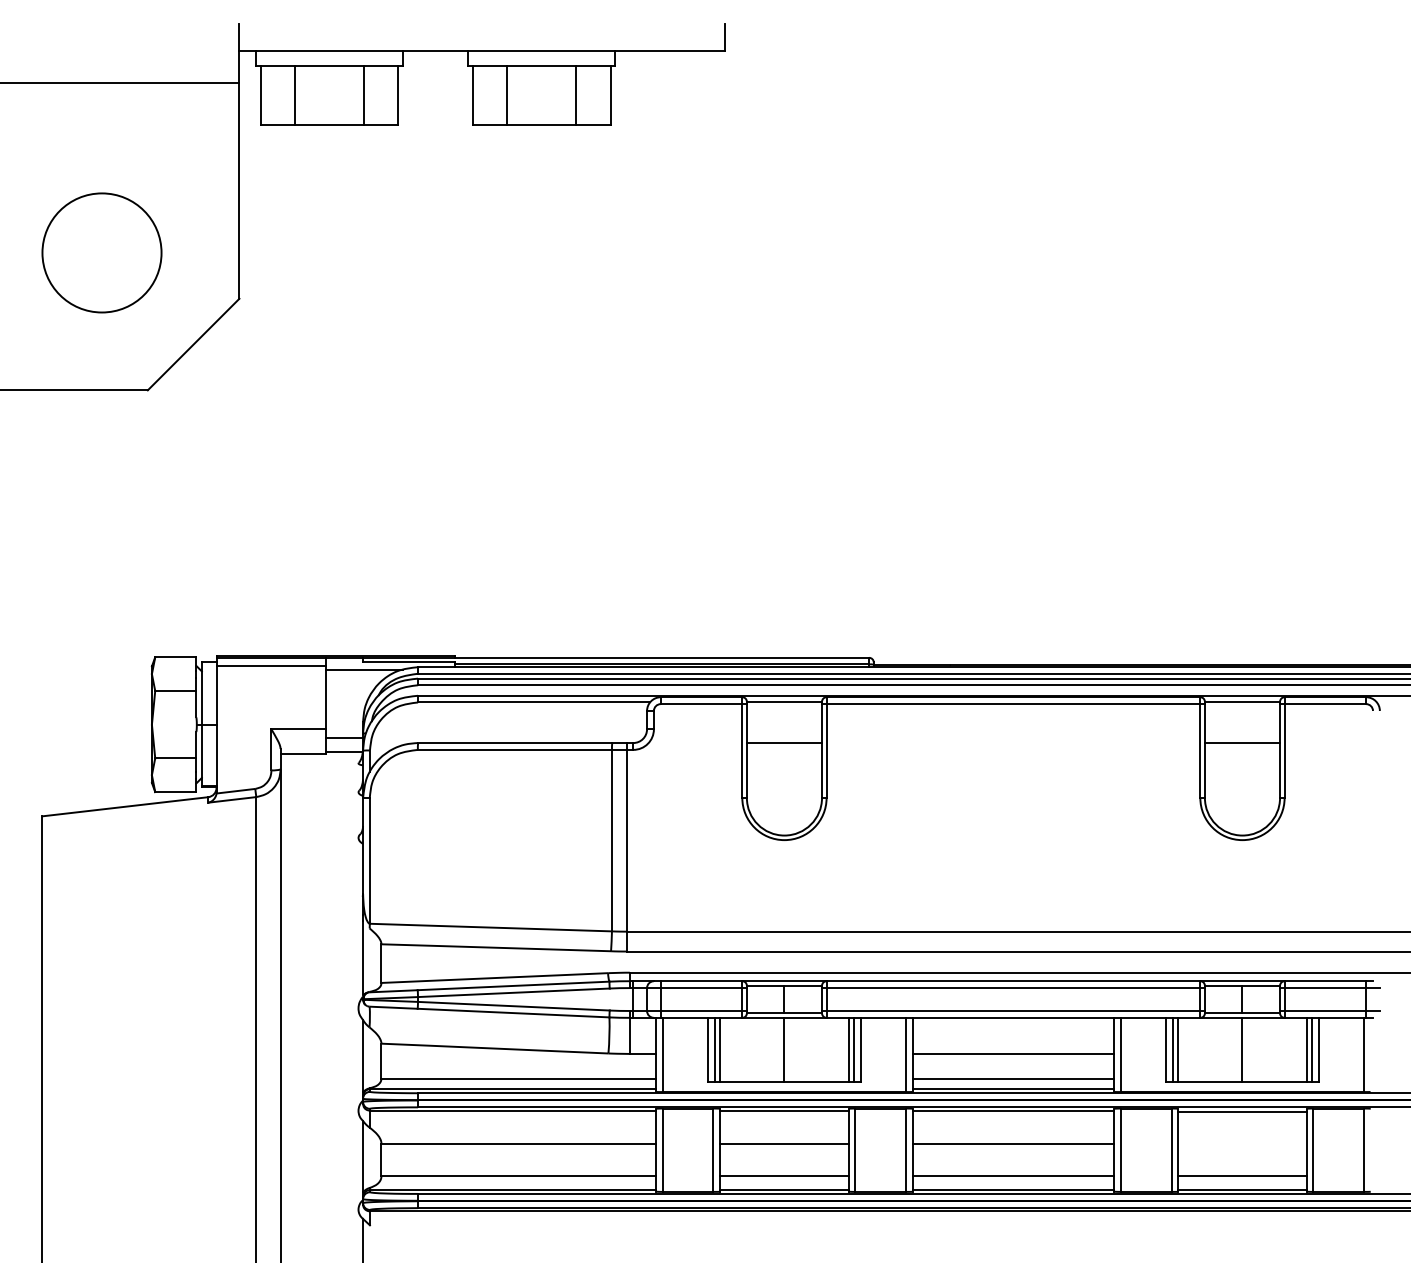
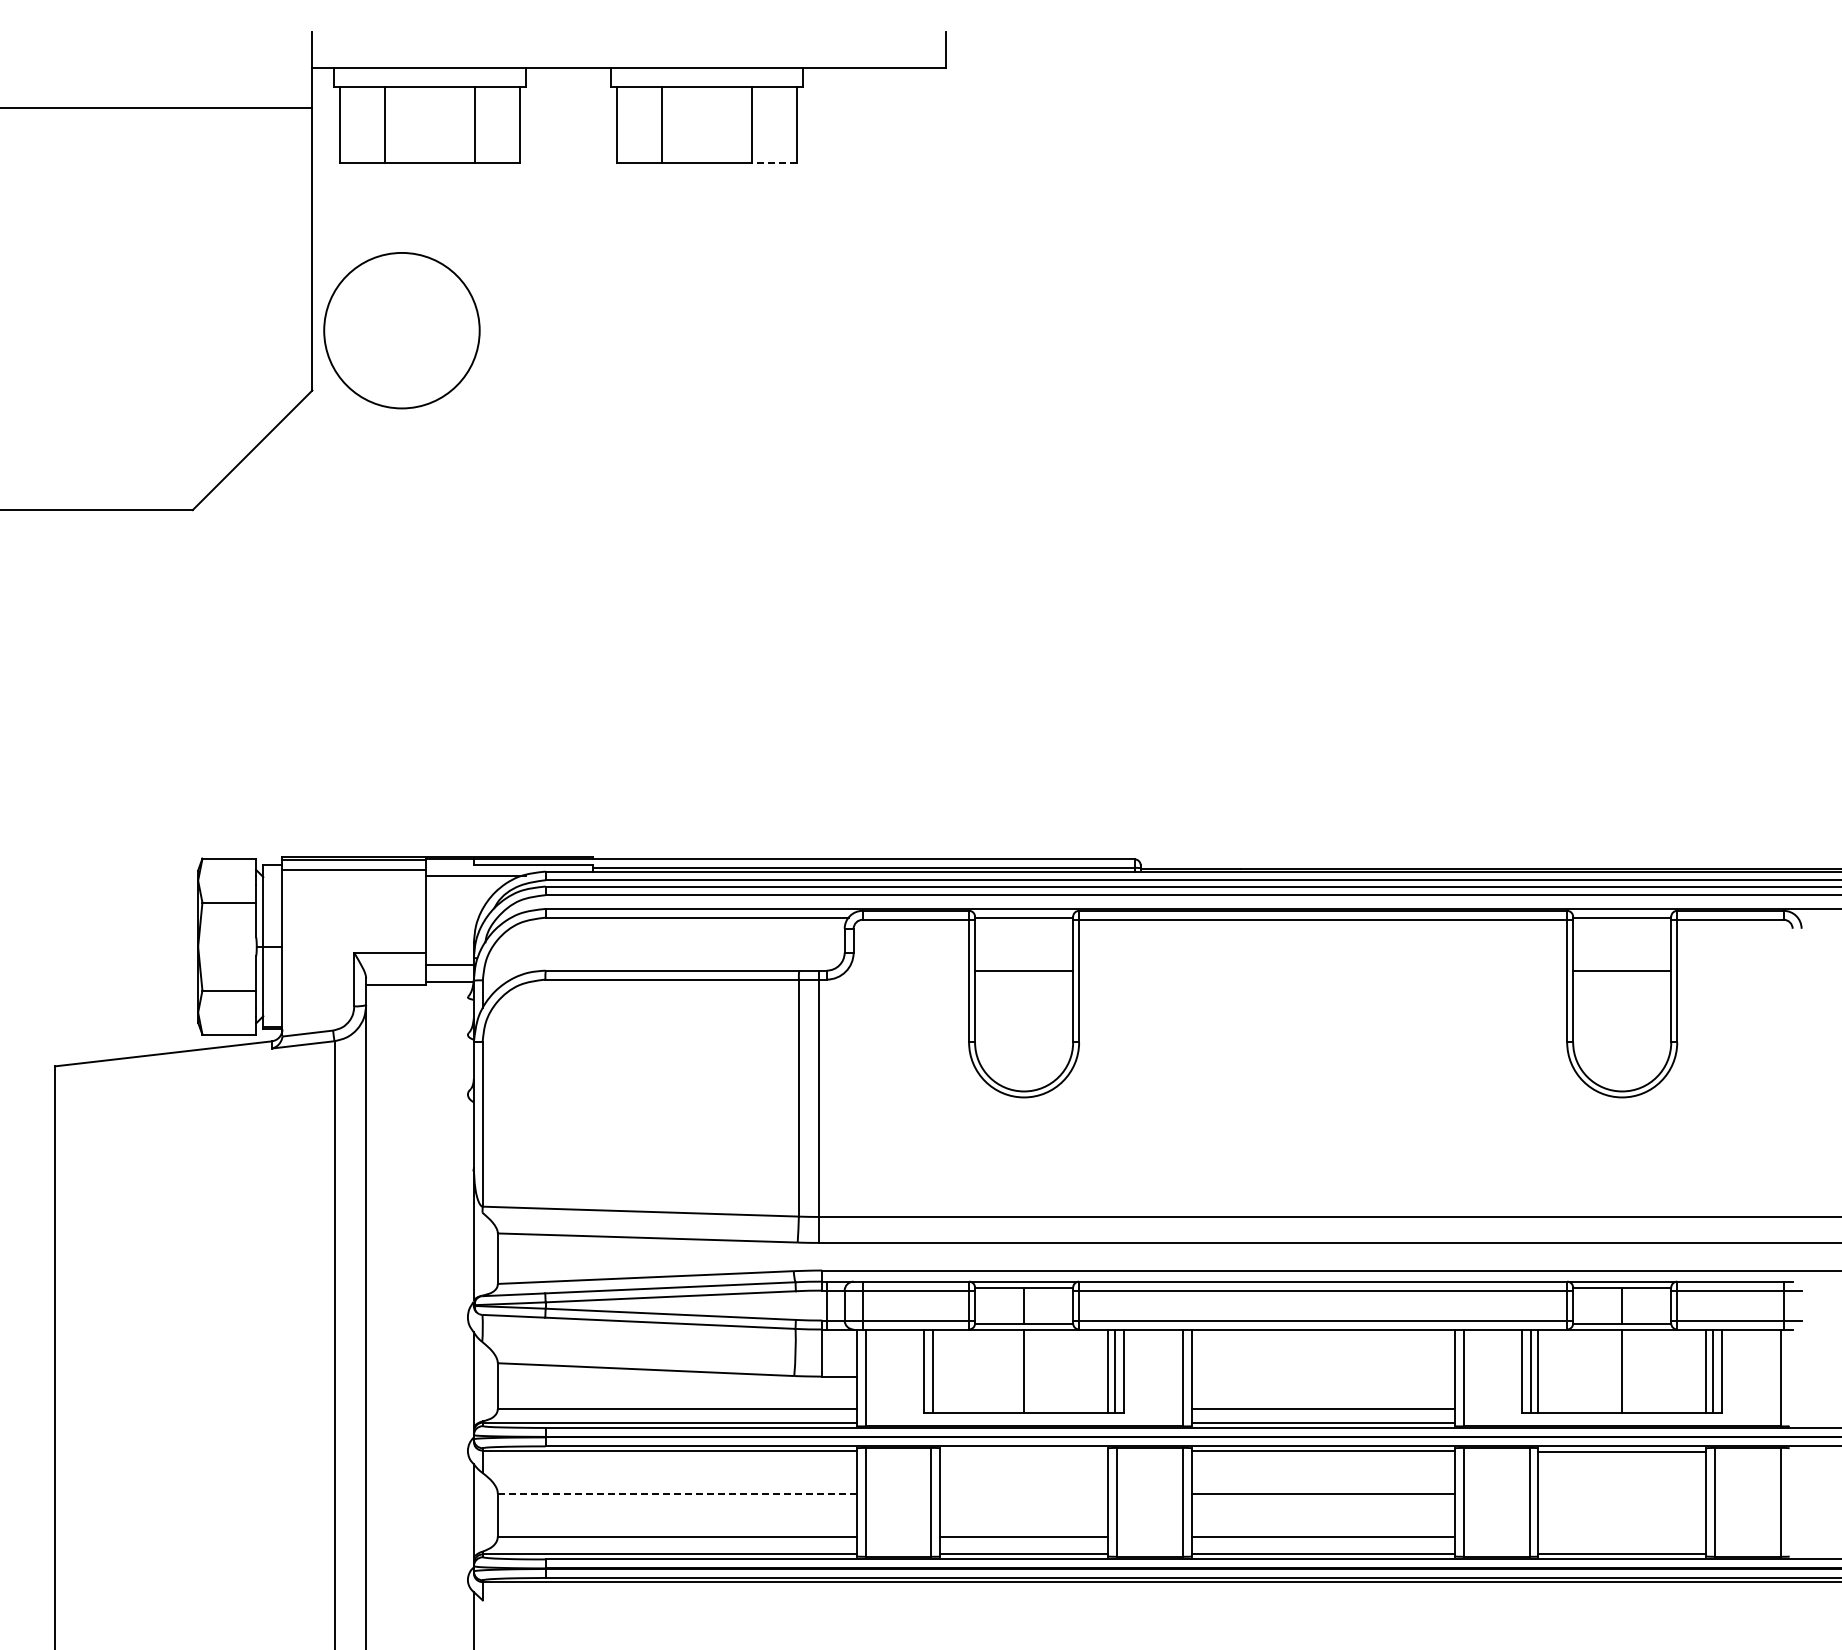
line: (593, 124) -> (774, 163), solid -> dashed
circle: (101, 252) -> (401, 330), moved
line: (720, 1050) -> (940, 1371), removed
line: (1012, 1053) -> (1322, 1376), removed
line: (783, 1110) -> (1023, 1450), removed
line: (518, 1143) -> (676, 1493), solid -> dashed
line: (783, 1143) -> (1023, 1493), removed
line: (1241, 1176) -> (1621, 1536), removed

